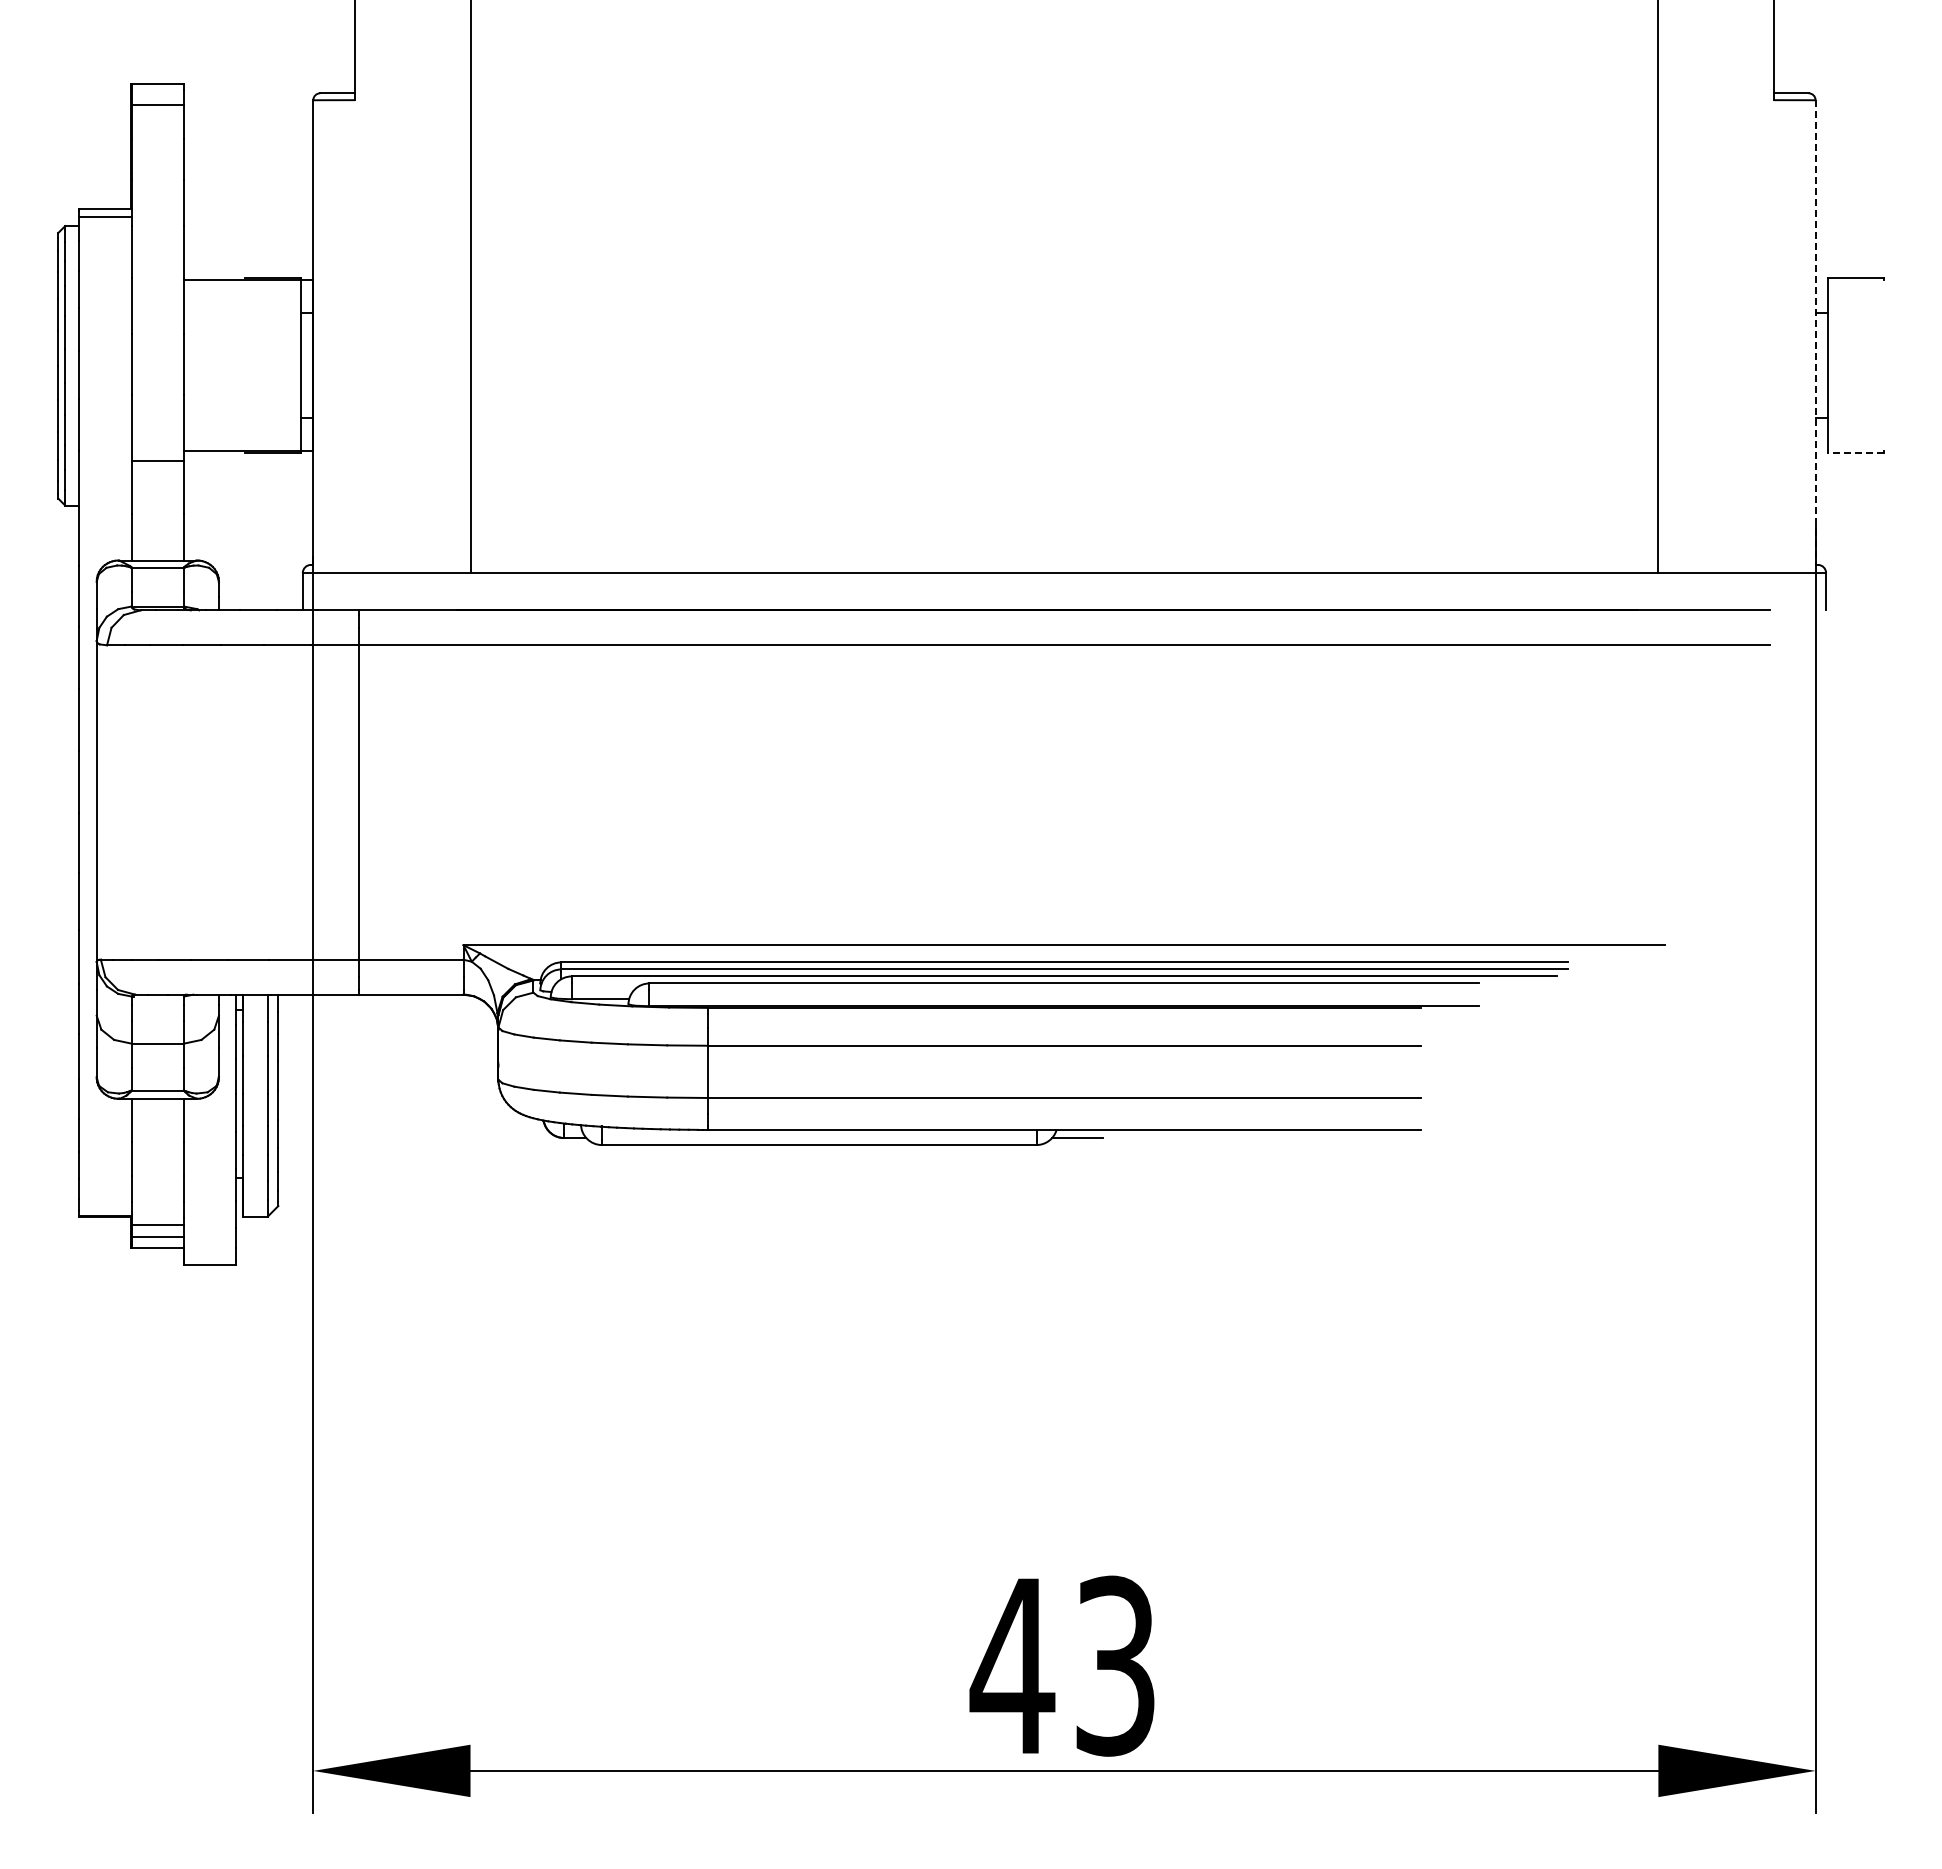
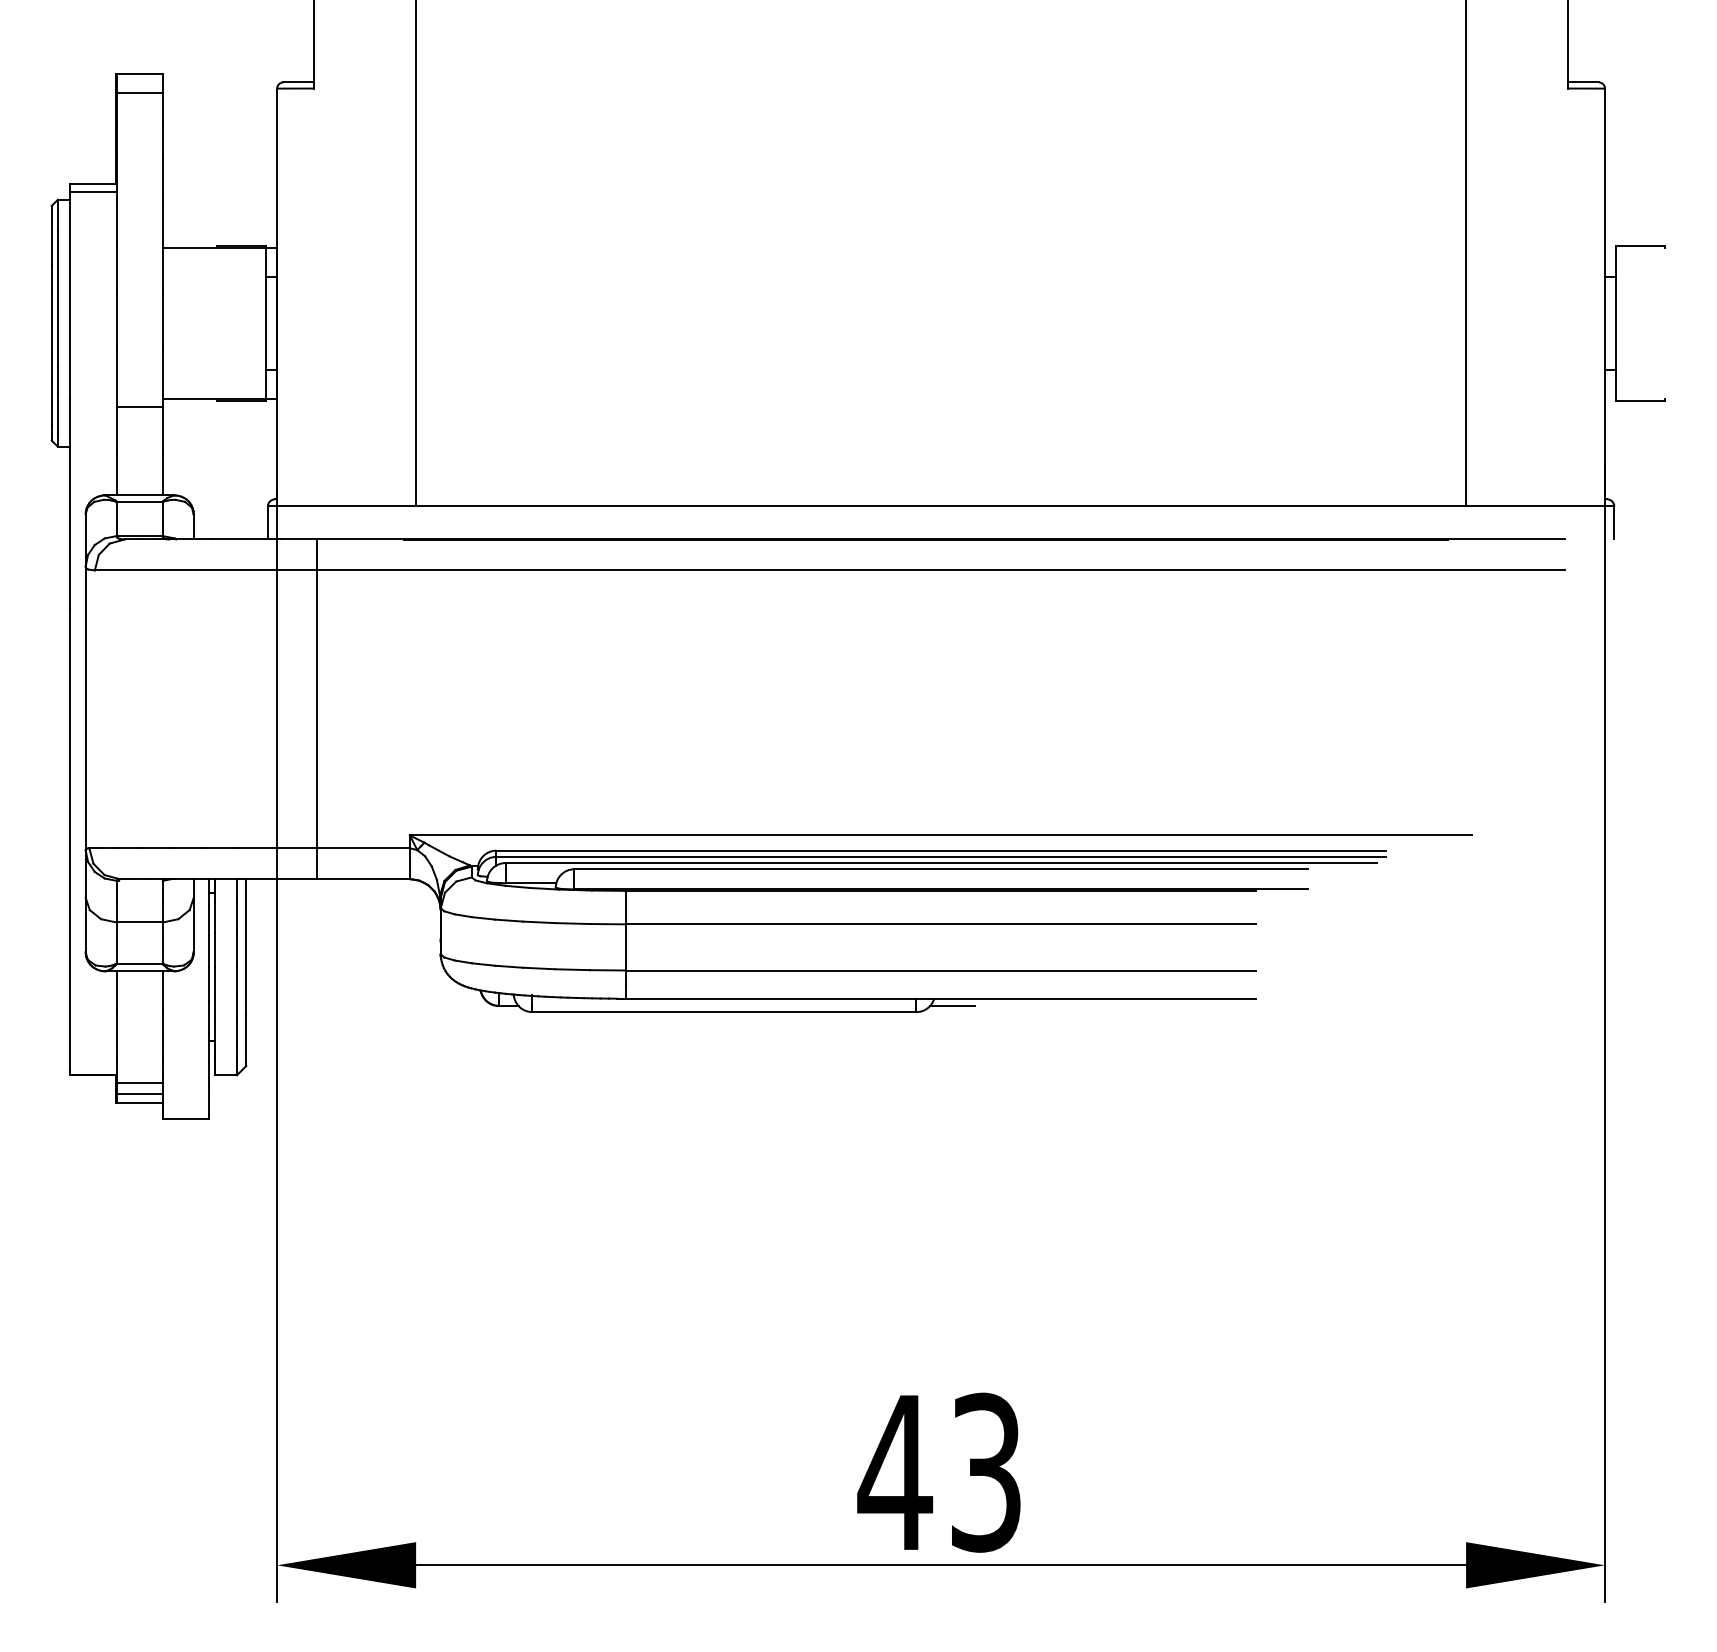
line: (1815, 333) -> (1604, 294), dashed -> solid
line: (1855, 453) -> (1640, 400), dashed -> solid

